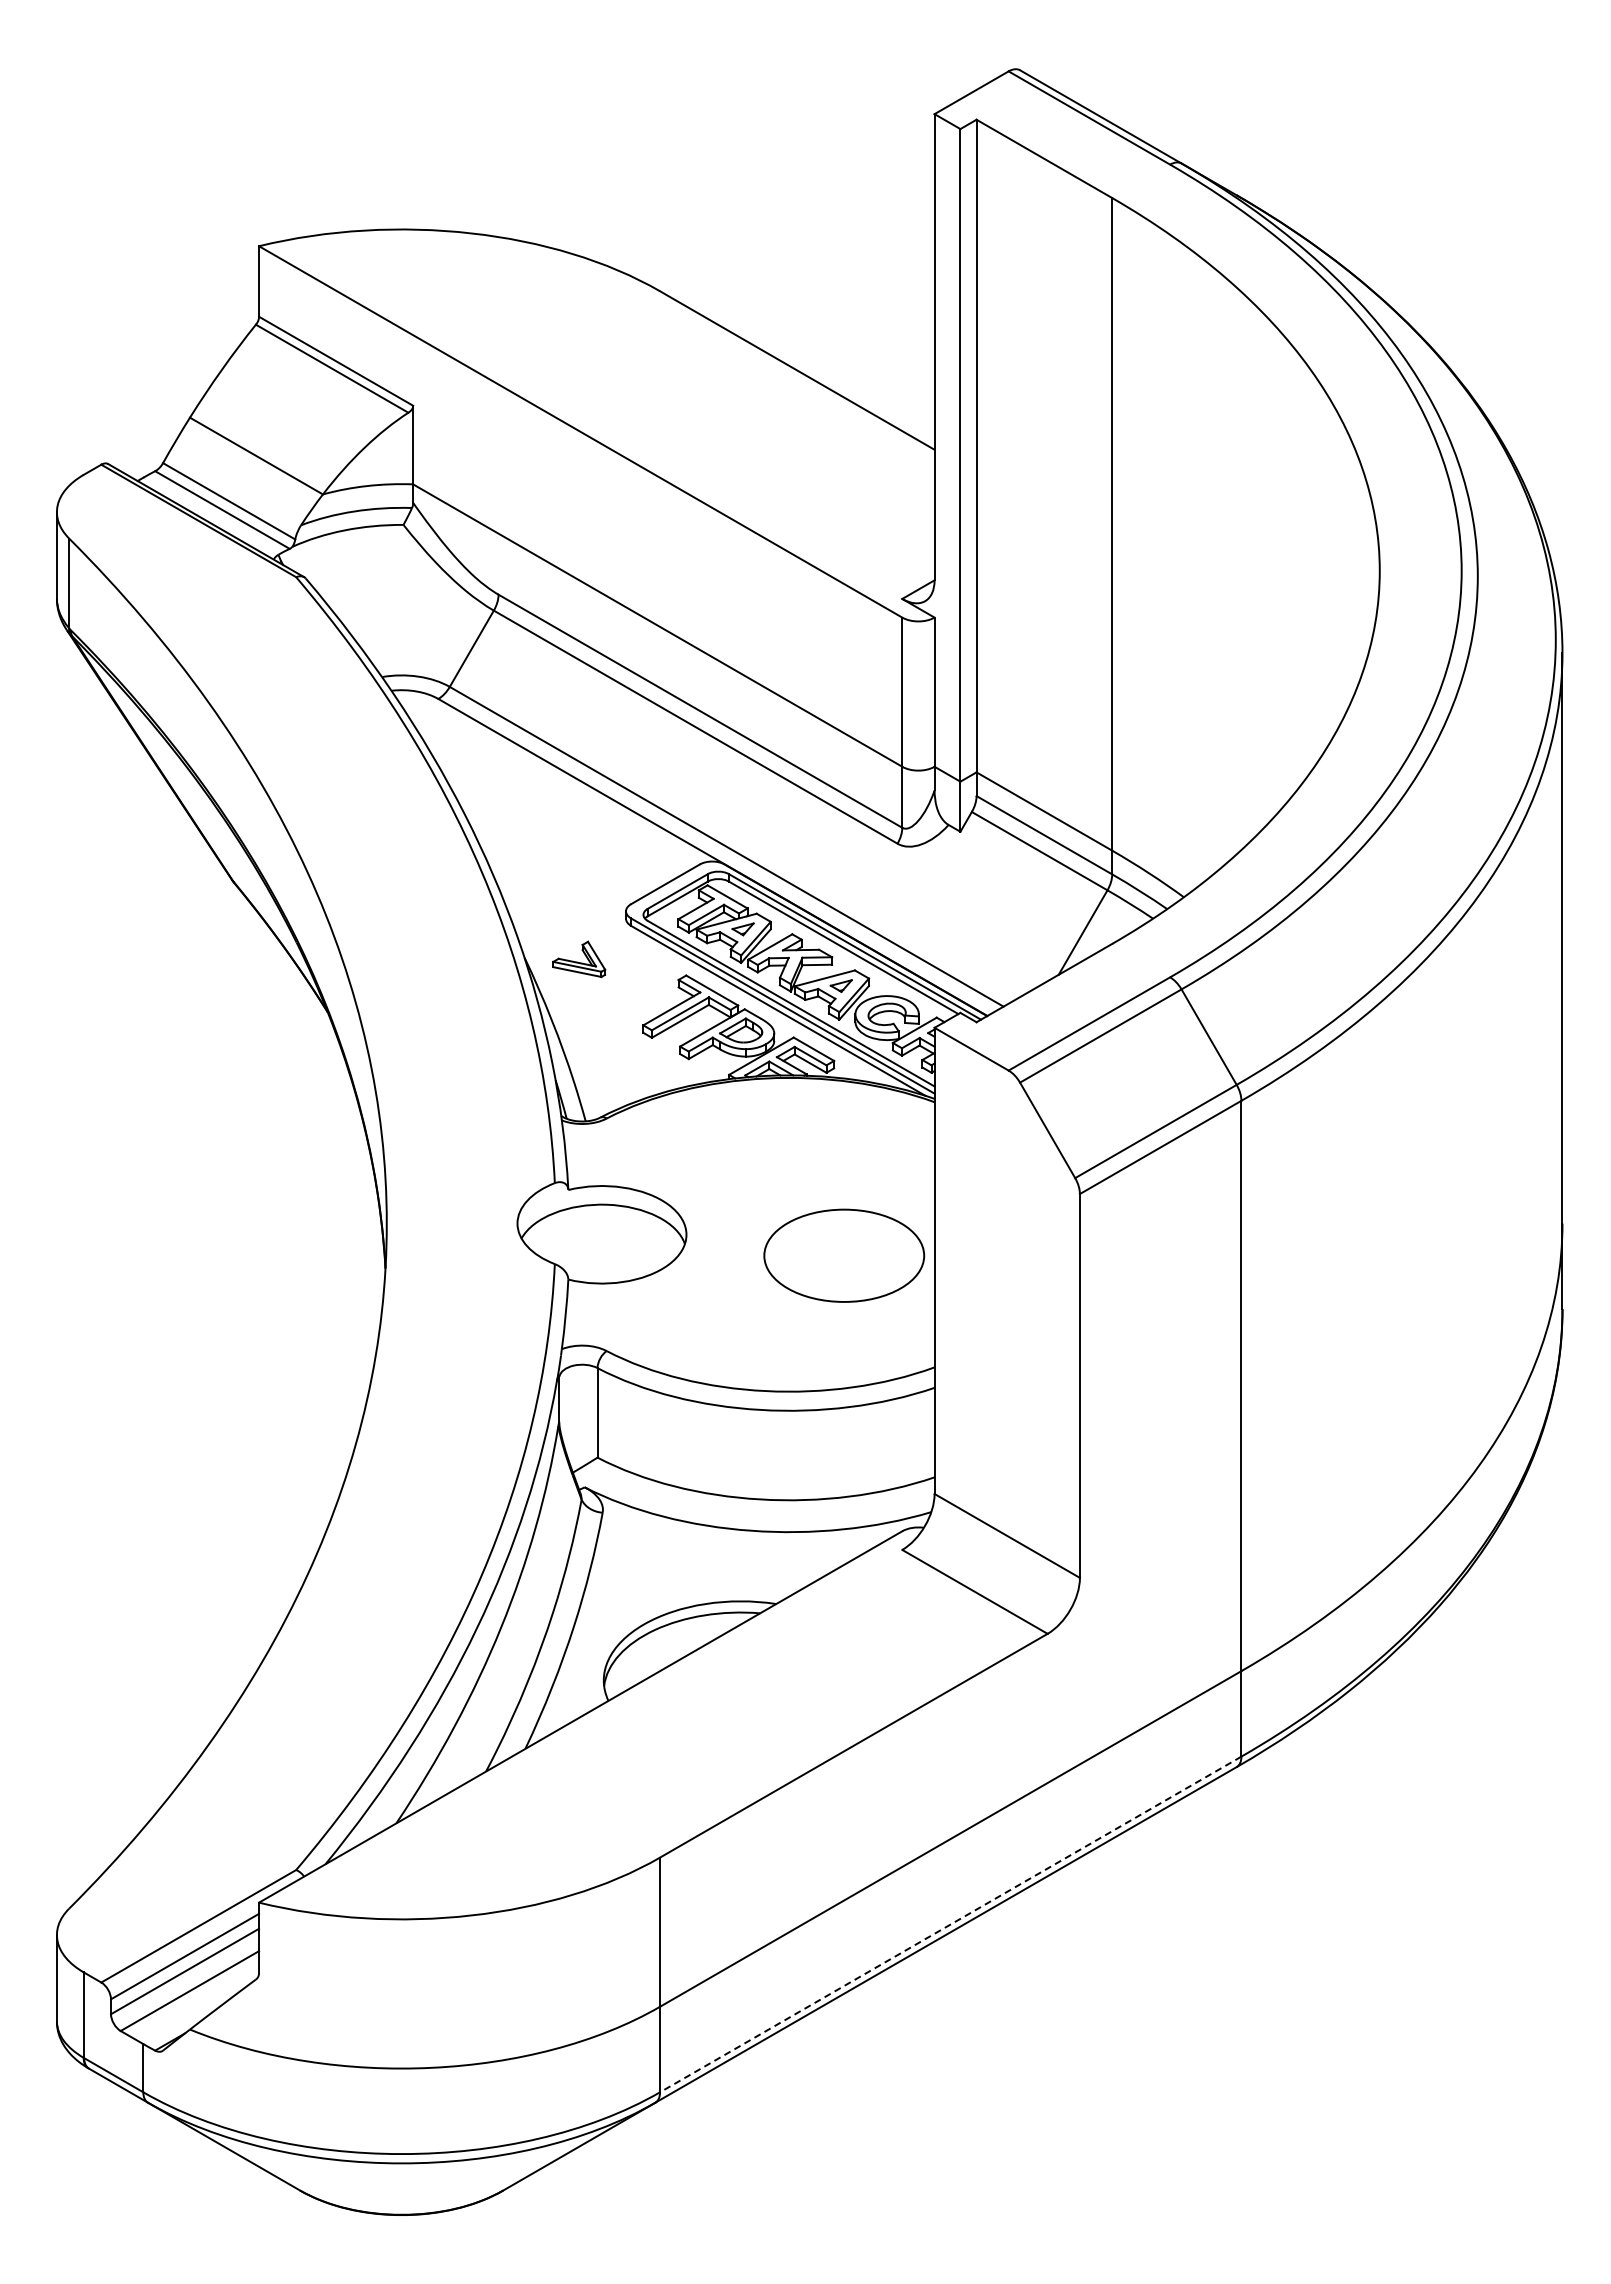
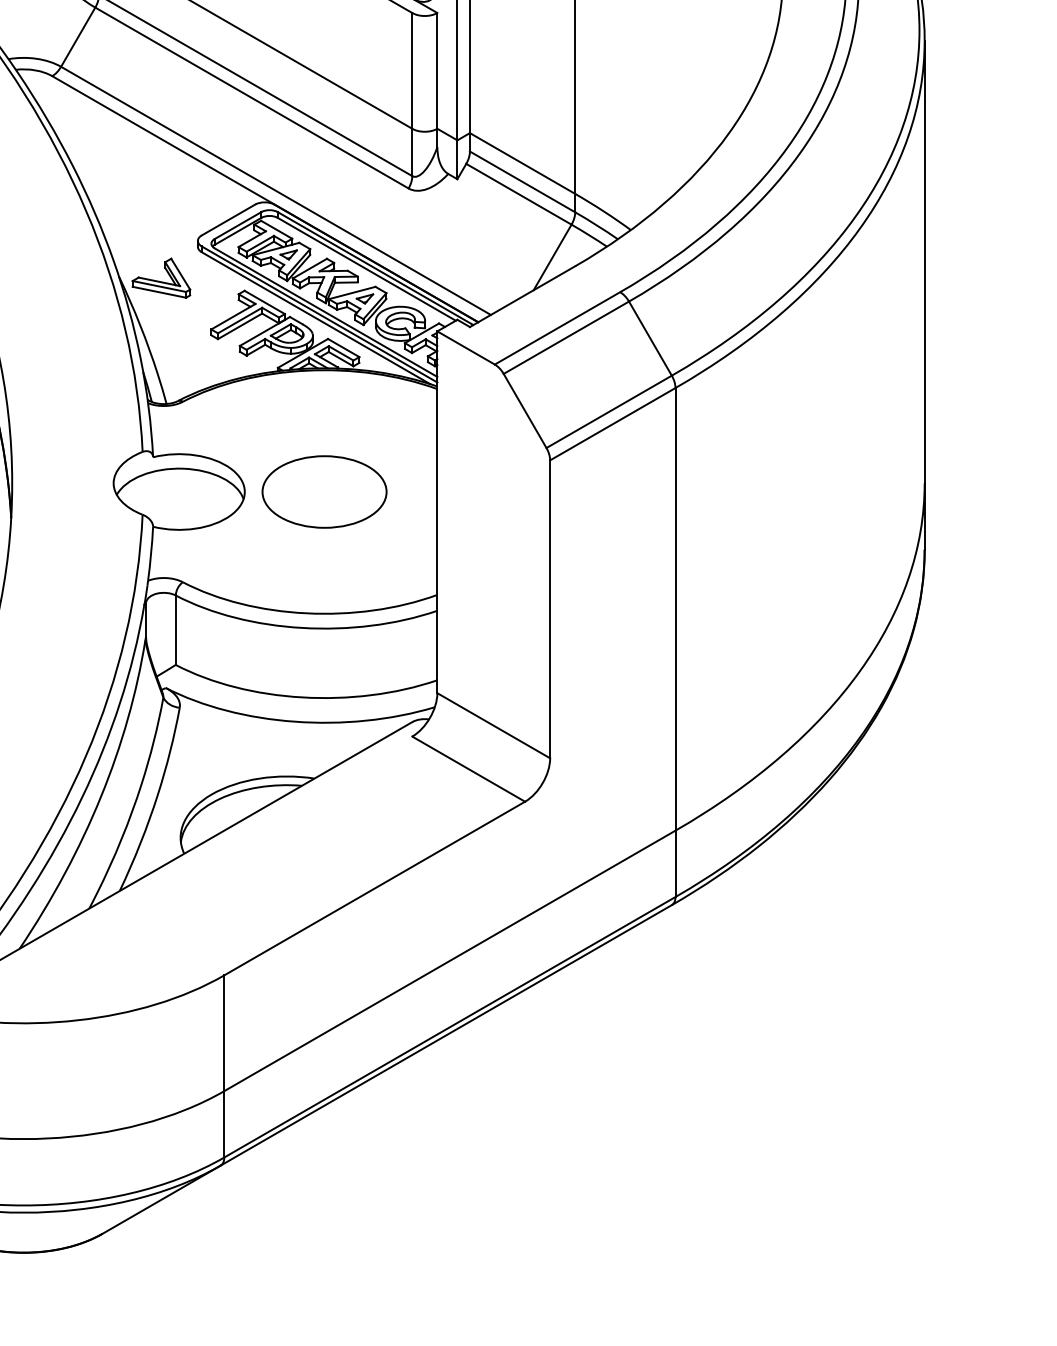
part: (579, 959) -> (161, 278), size x1.43
part: (844, 1255) -> (324, 491), moved
line: (950, 1924) -> (449, 1027), dashed -> solid

